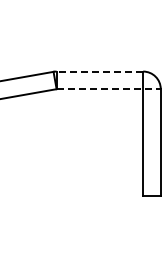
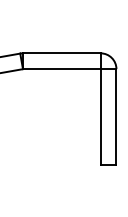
line: (99, 71) -> (61, 53), dashed -> solid
line: (109, 89) -> (70, 69), dashed -> solid

